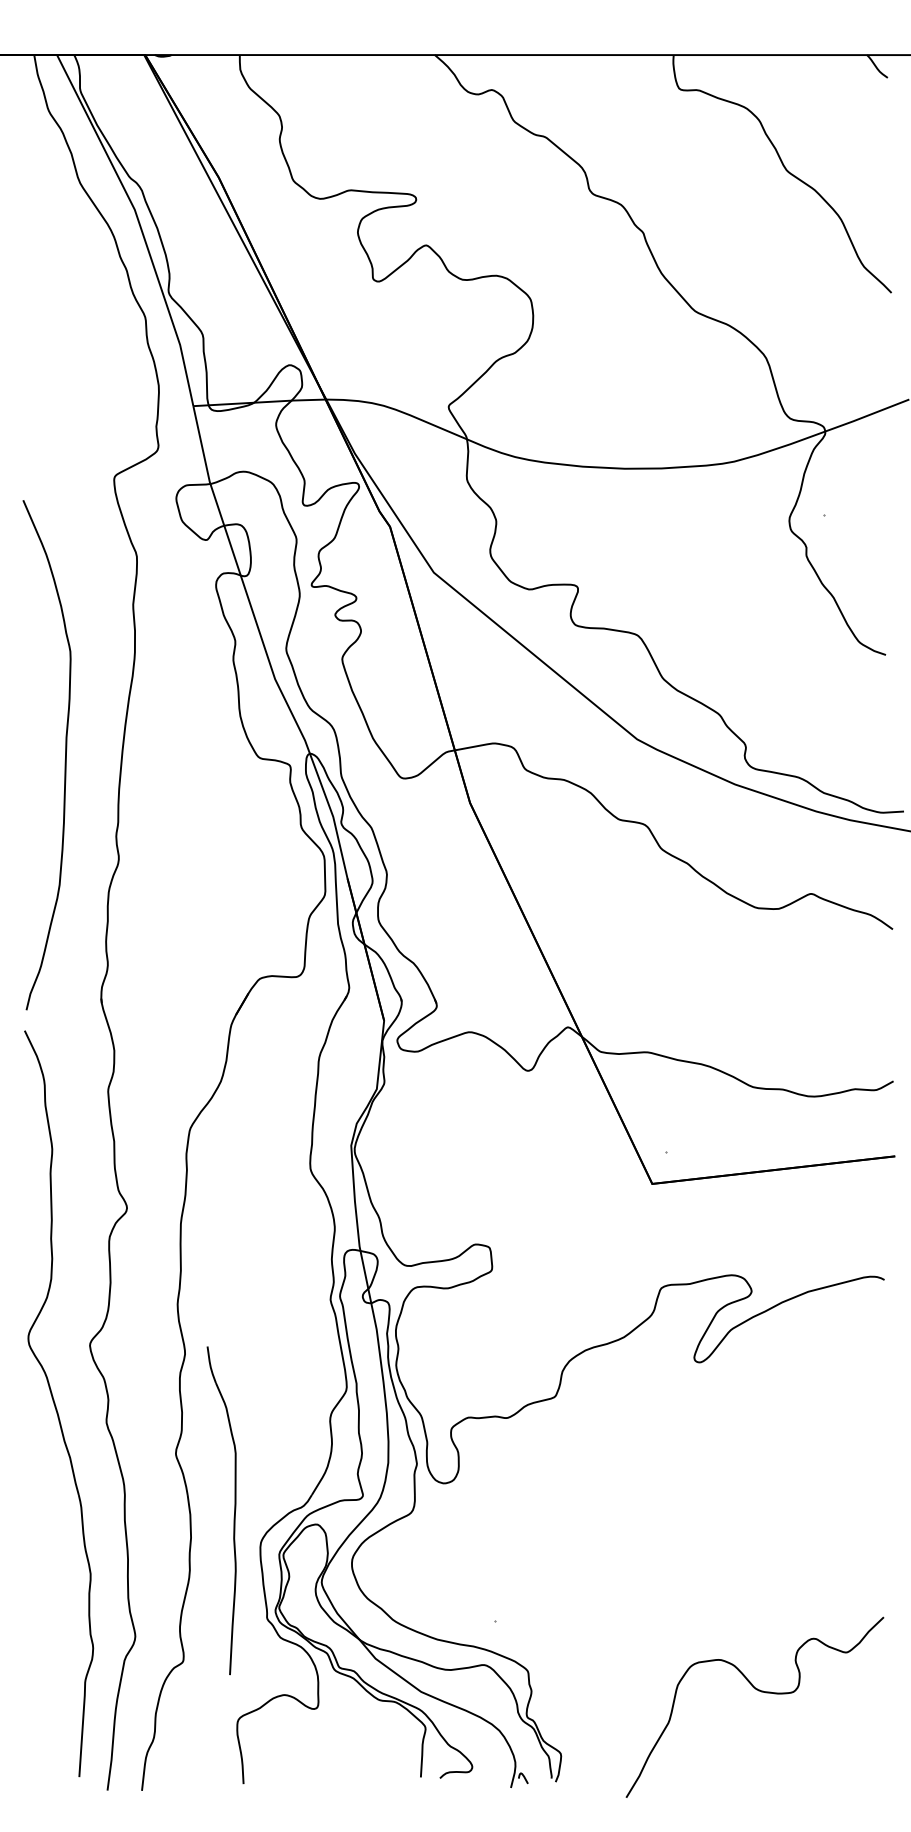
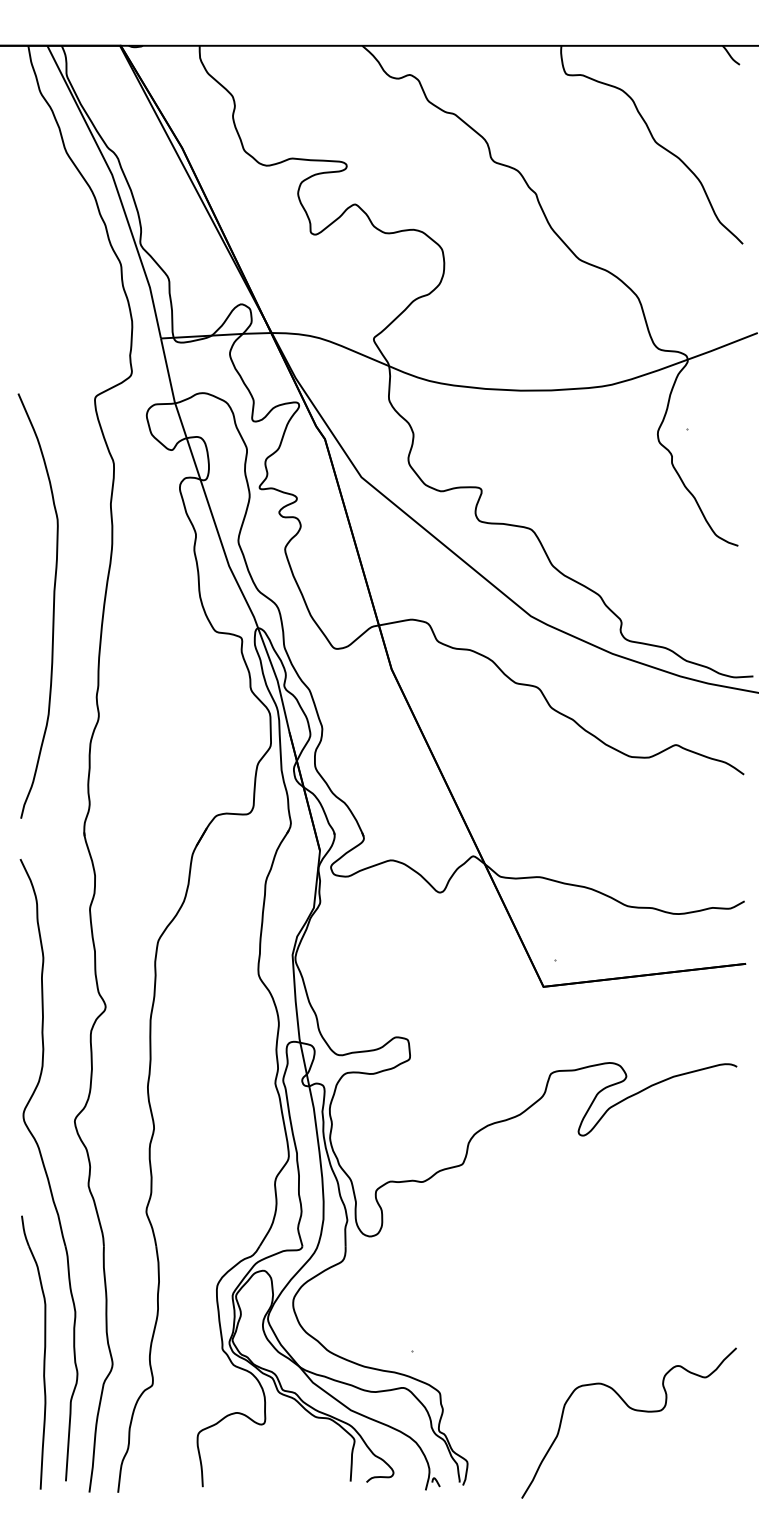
curve: (64, 760) -> (52, 610), moved
part: (234, 1510) -> (44, 1352), moved

